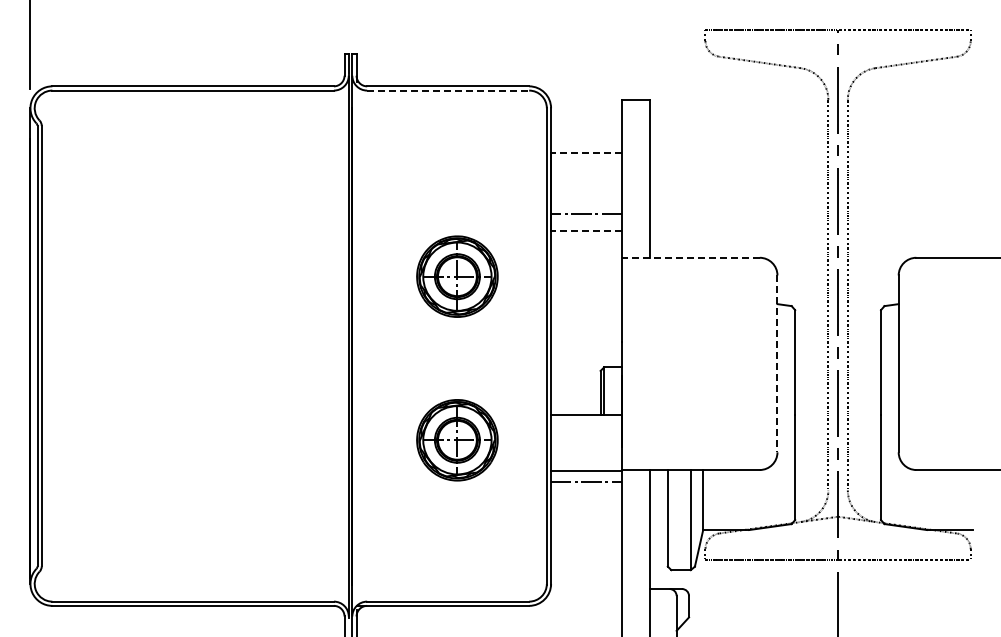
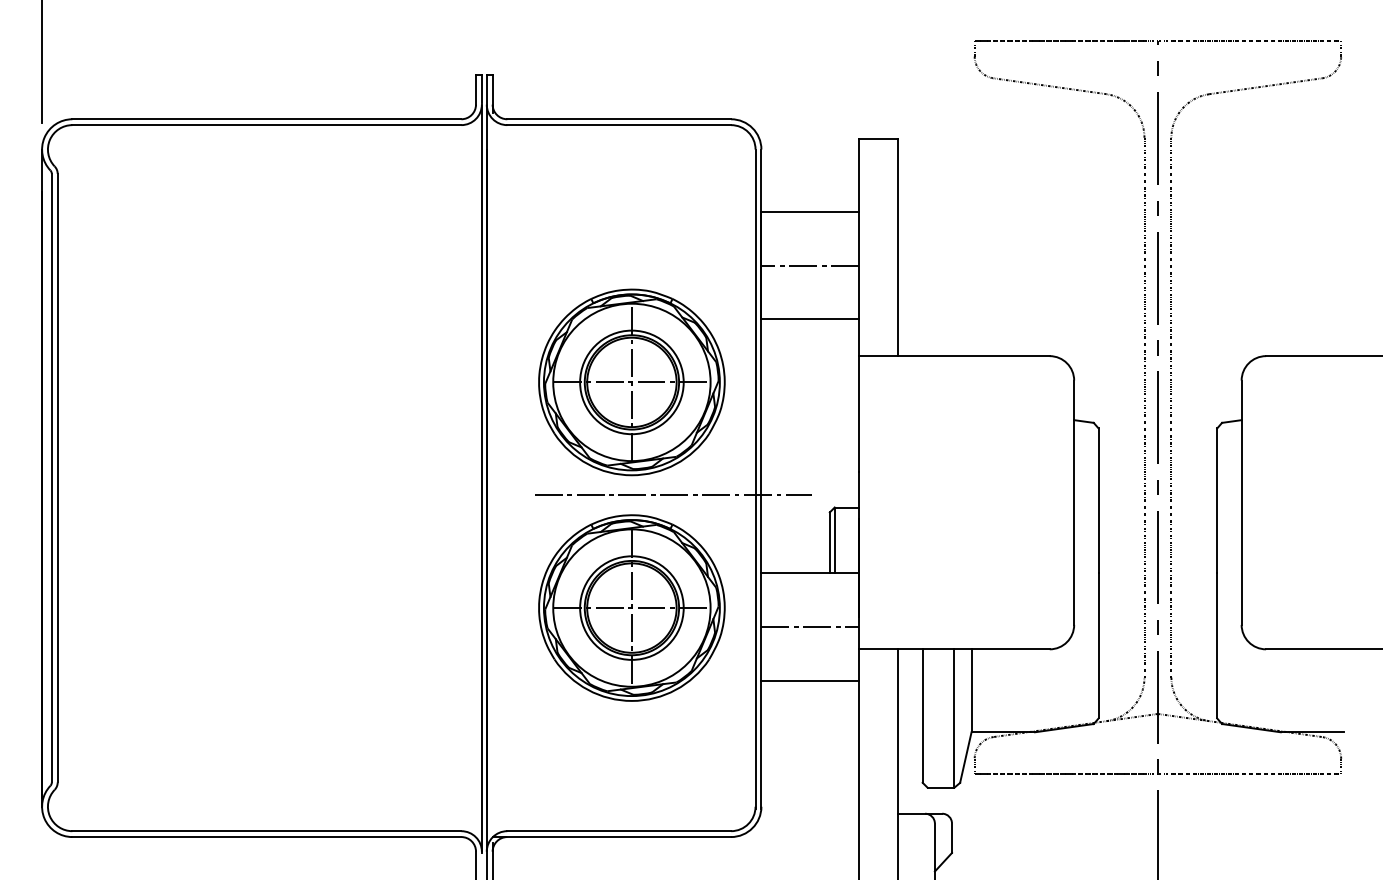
line: (448, 90) -> (619, 124), dashed -> solid
line: (585, 153) -> (808, 212), dashed -> solid
line: (586, 214) -> (810, 265), moved
line: (585, 231) -> (808, 319), dashed -> solid
line: (690, 257) -> (954, 355), dashed -> solid
part: (457, 276) -> (632, 381), size x1.67
line: (486, 358) -> (672, 495), added
line: (777, 364) -> (1074, 503), dashed -> solid
part: (457, 440) -> (632, 608), size x1.67
line: (586, 470) -> (810, 680), moved
line: (586, 482) -> (810, 627), moved

